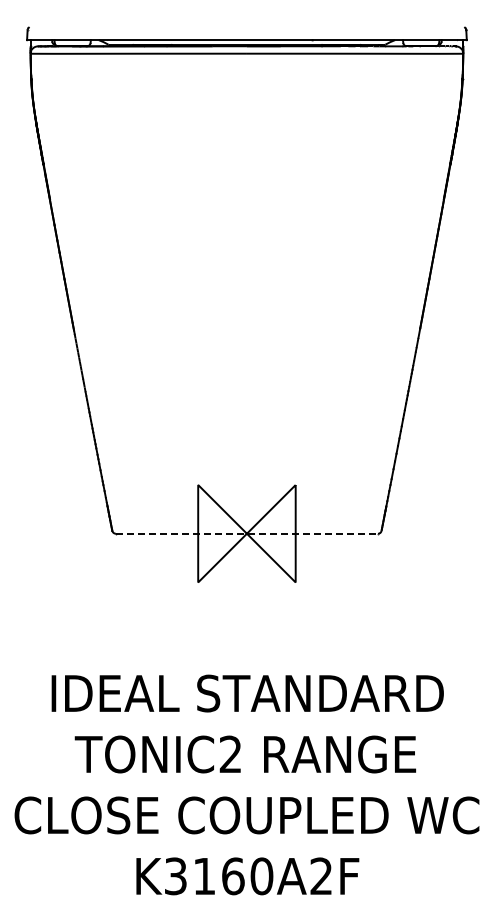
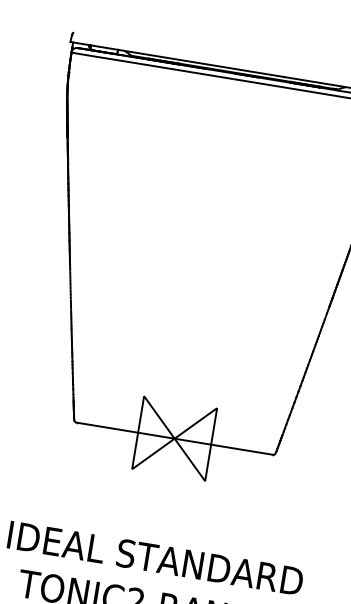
line: (247, 533) -> (175, 438), dashed -> solid

